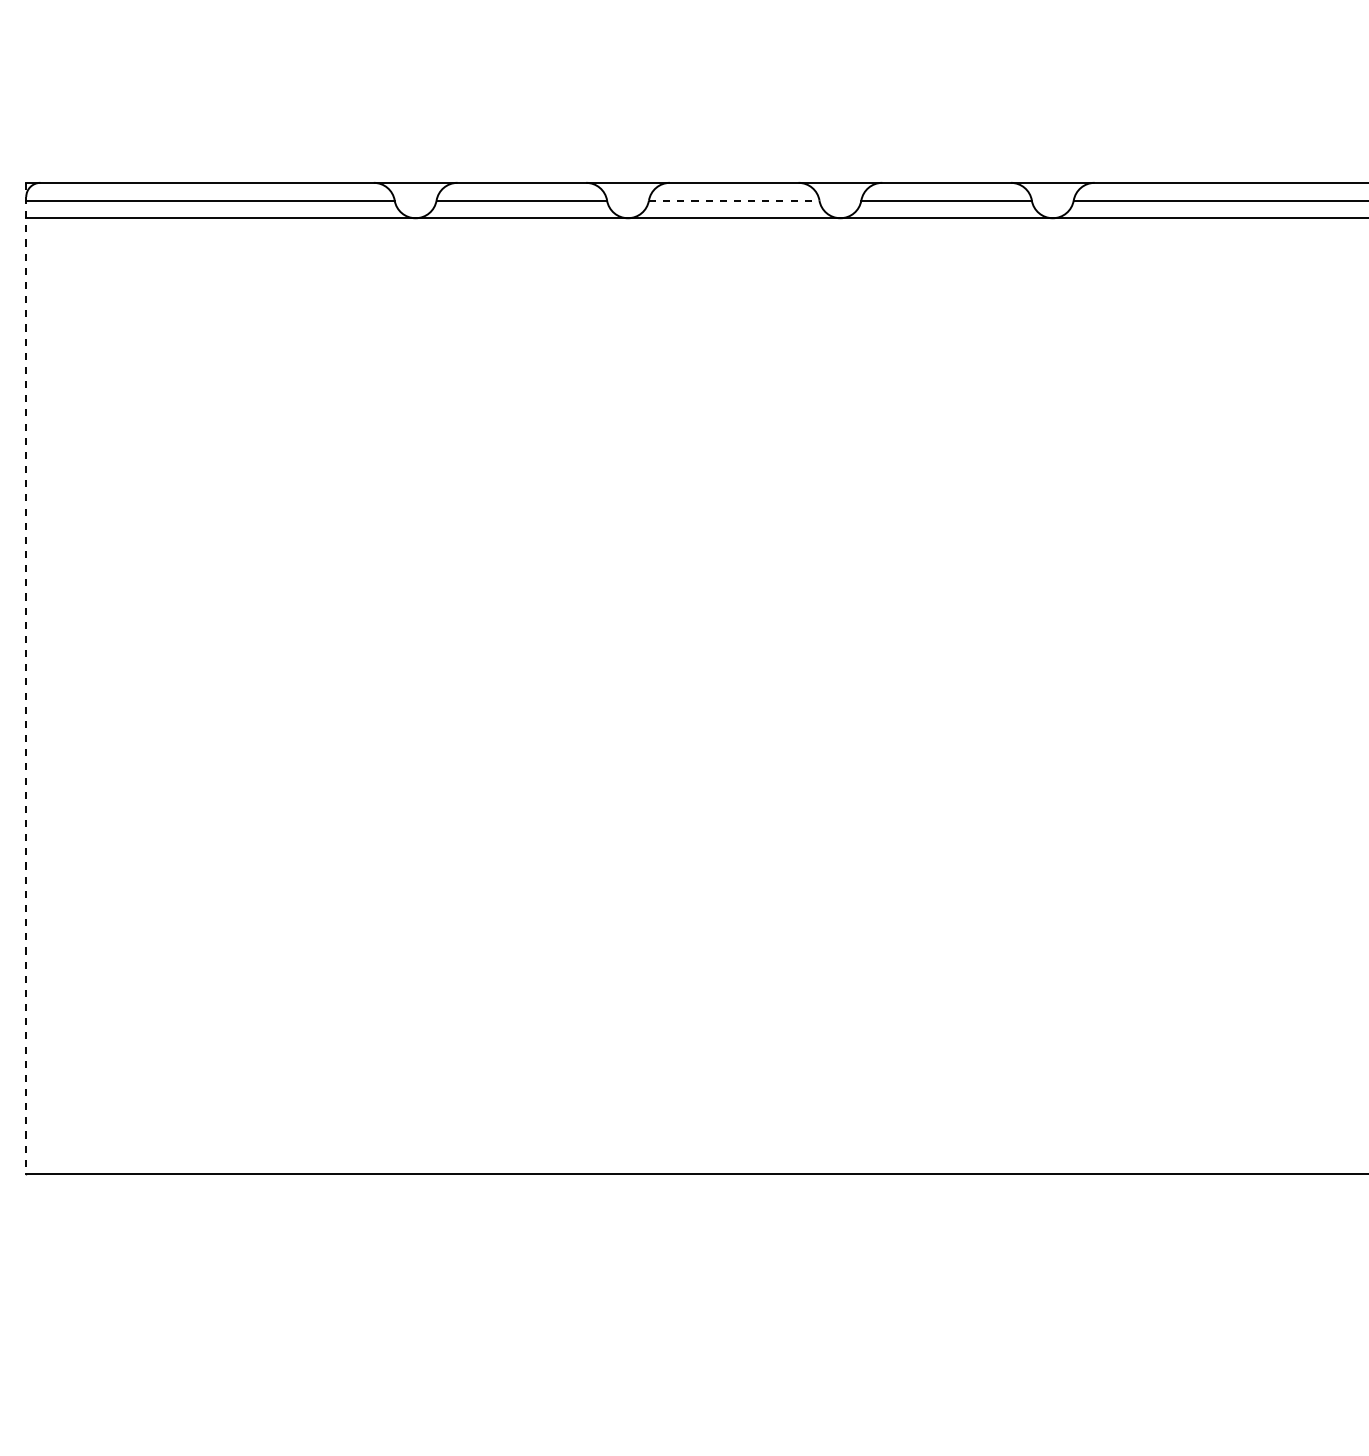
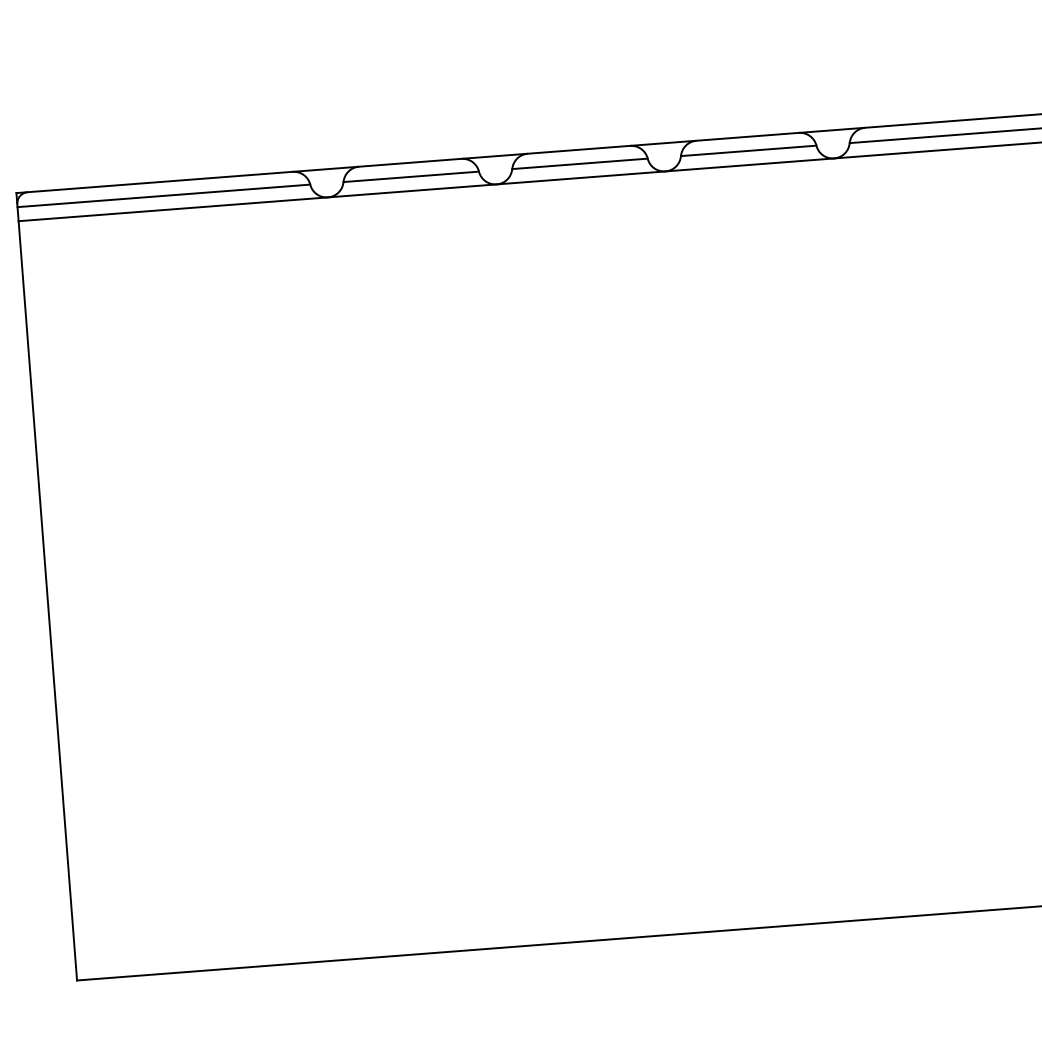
line: (734, 200) -> (580, 163), dashed -> solid
line: (26, 678) -> (46, 586), dashed -> solid

